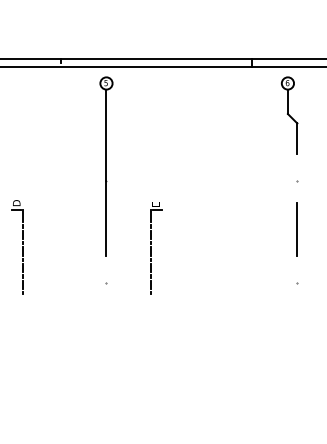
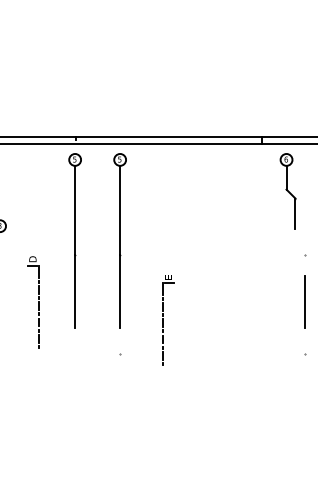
part: (288, 115) -> (287, 191), moved
part: (59, 166) -> (74, 240), added
part: (17, 247) -> (33, 302), moved

